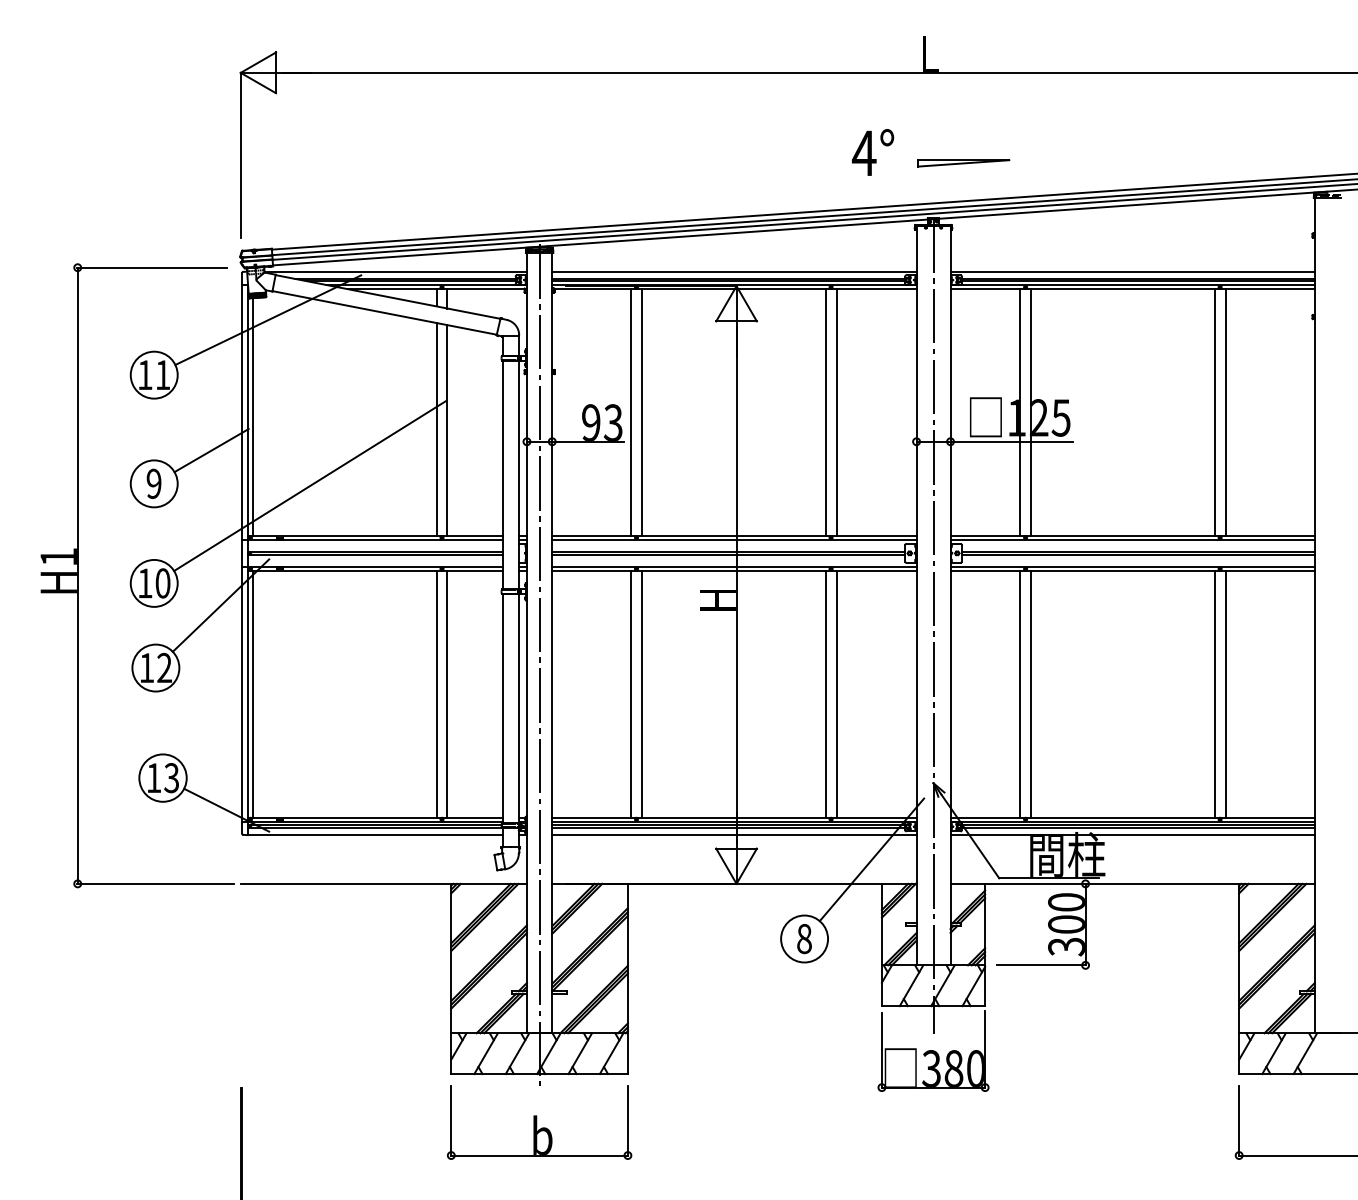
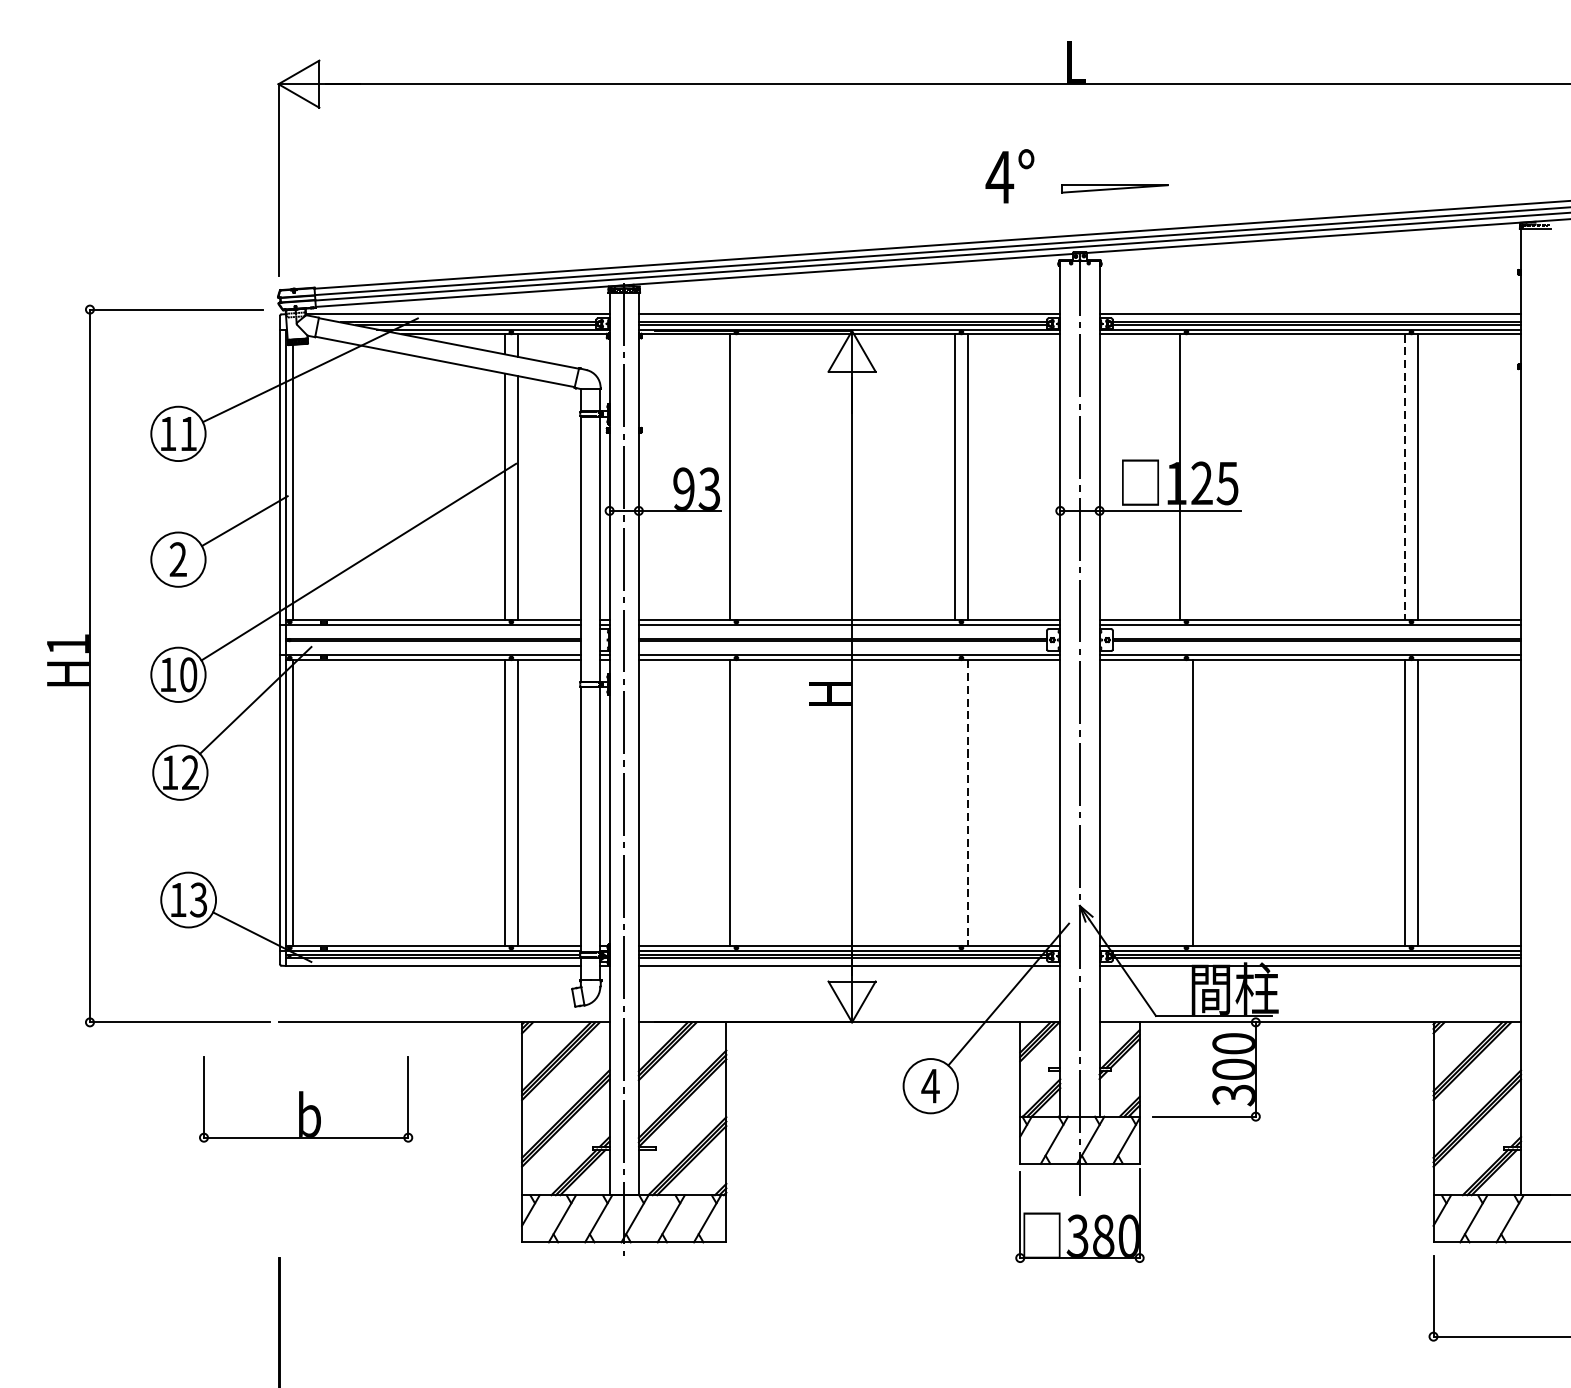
line: (642, 412) -> (743, 477), removed
line: (1031, 412) -> (1193, 477), removed
line: (1214, 413) -> (1404, 478), solid -> dashed
text: (153, 483) -> (177, 559), 9 -> 2
line: (642, 693) -> (743, 802), removed
line: (825, 693) -> (954, 802), removed
line: (1020, 693) -> (1180, 802), removed
line: (836, 694) -> (967, 803), solid -> dashed
text: (804, 939) -> (930, 1086), 8 -> 4
part: (539, 1122) -> (306, 1099), moved

